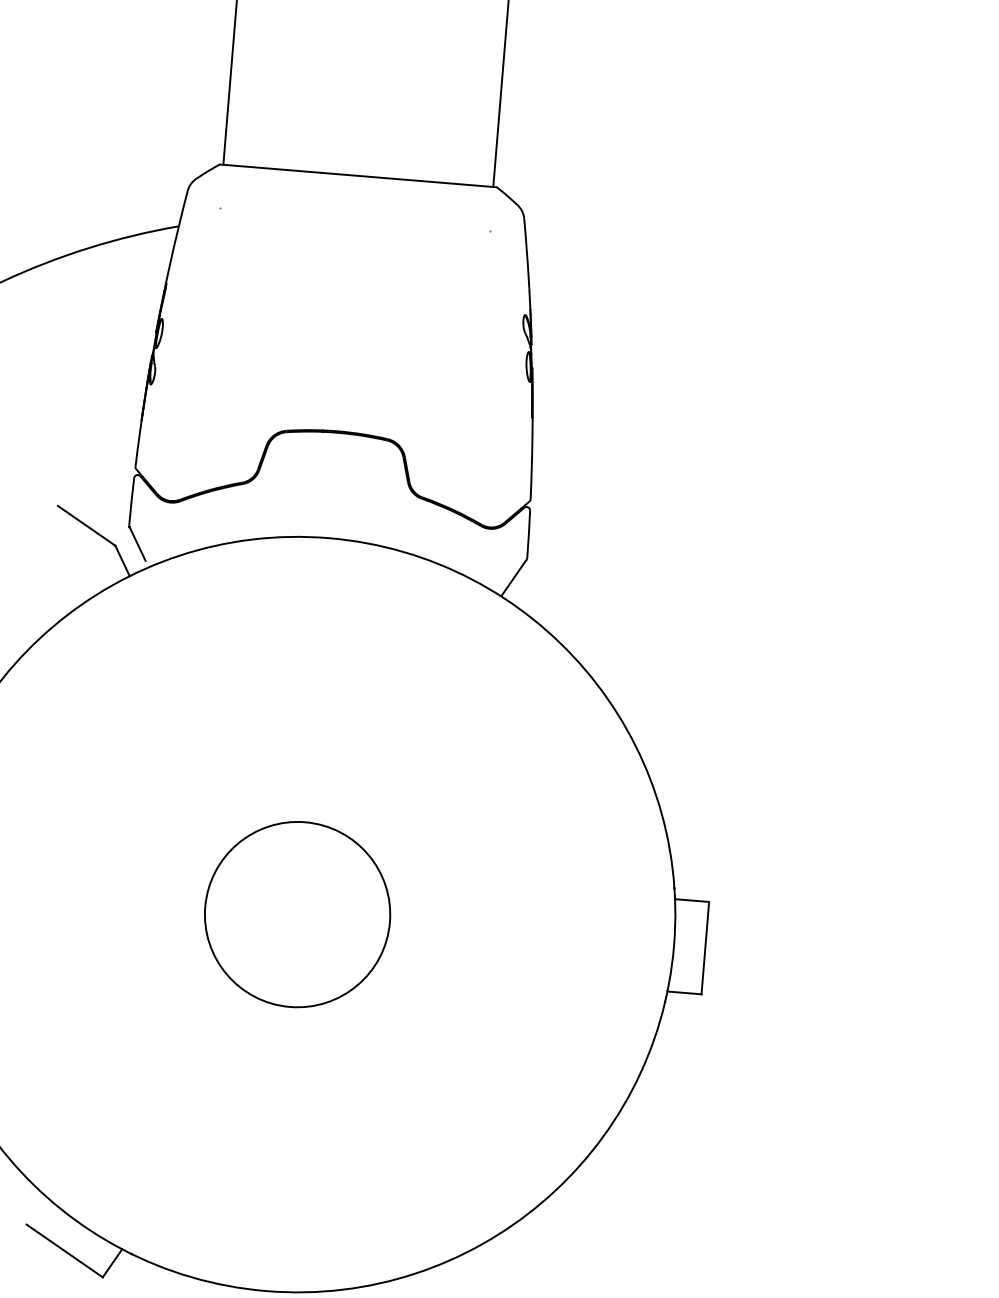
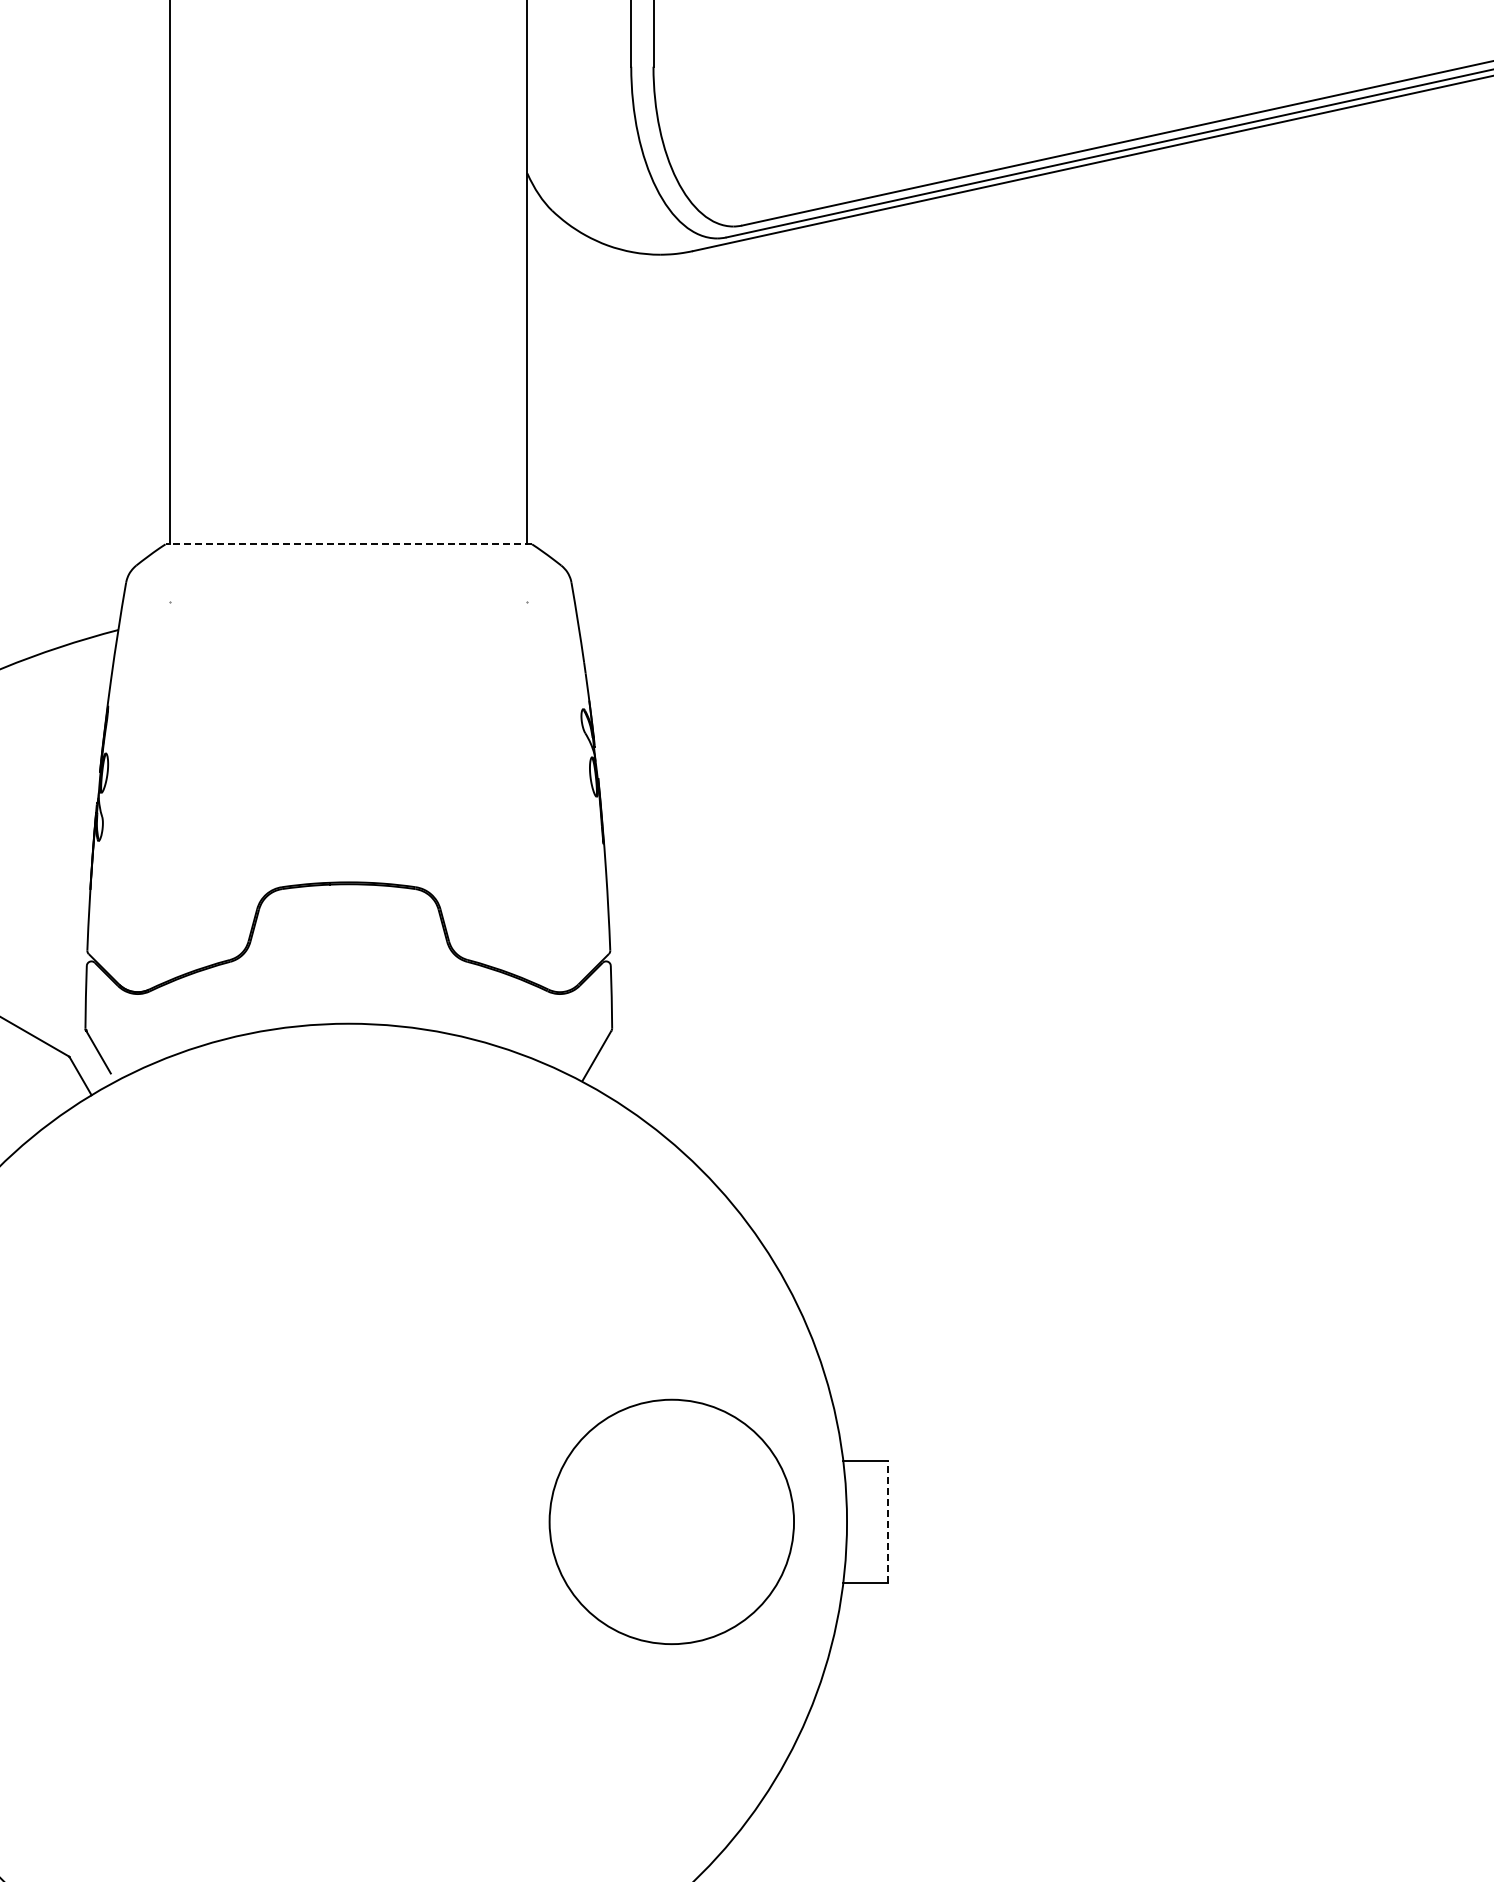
line: (358, 175) -> (348, 544), solid -> dashed
circle: (297, 914) -> (671, 1521), moved
line: (705, 947) -> (888, 1521), solid -> dashed

